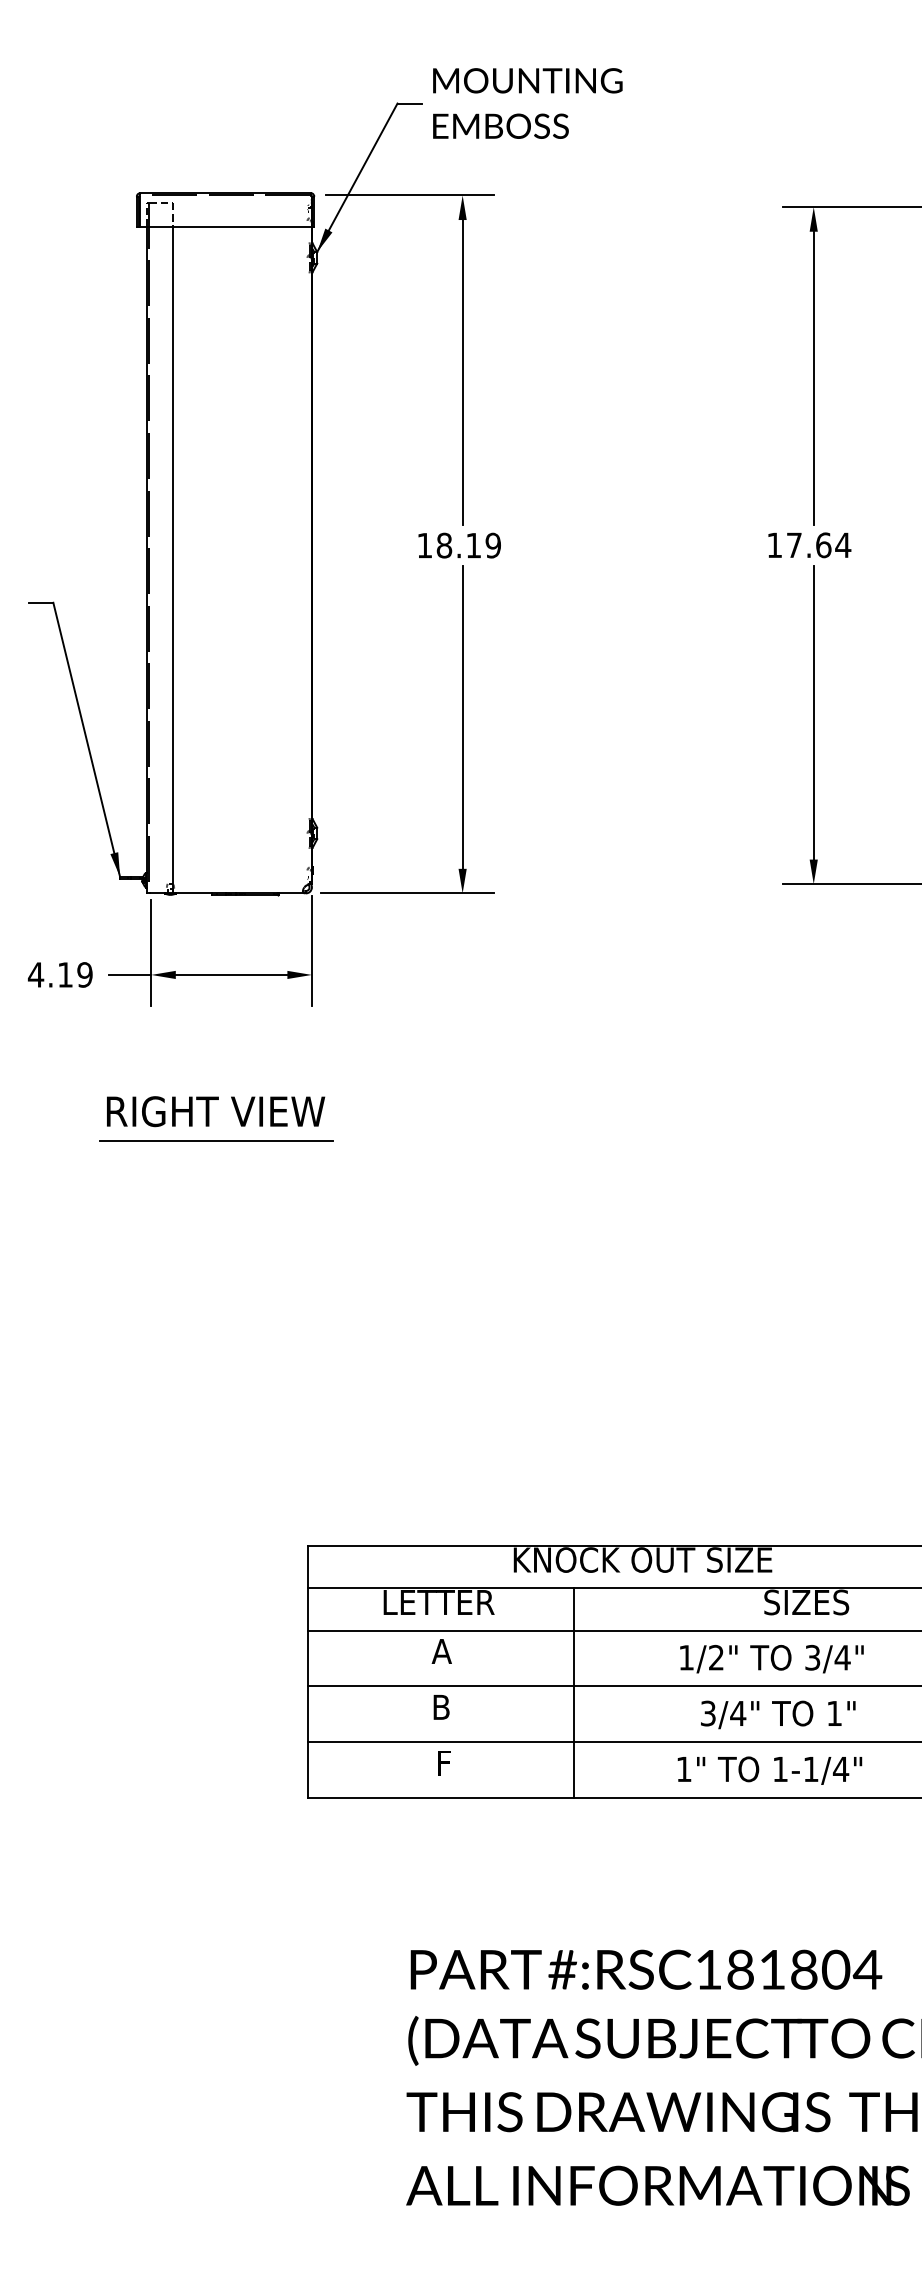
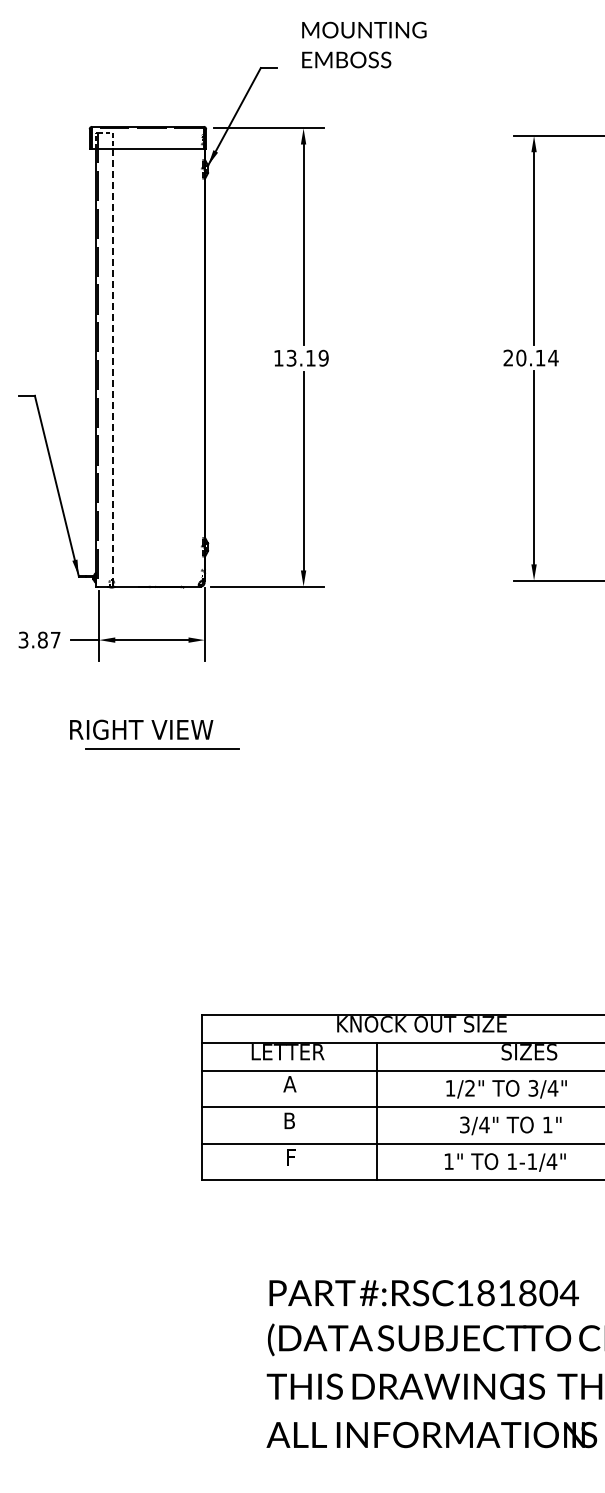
text: (528, 102) -> (364, 44), moved
text: (799, 544) -> (524, 357), 17.64 -> 20.14
text: (444, 545) -> (291, 358), 18.19 -> 13.19
line: (173, 559) -> (113, 367), solid -> dashed
text: (60, 974) -> (39, 639), 4.19 -> 3.87
line: (217, 1140) -> (162, 748), moved

